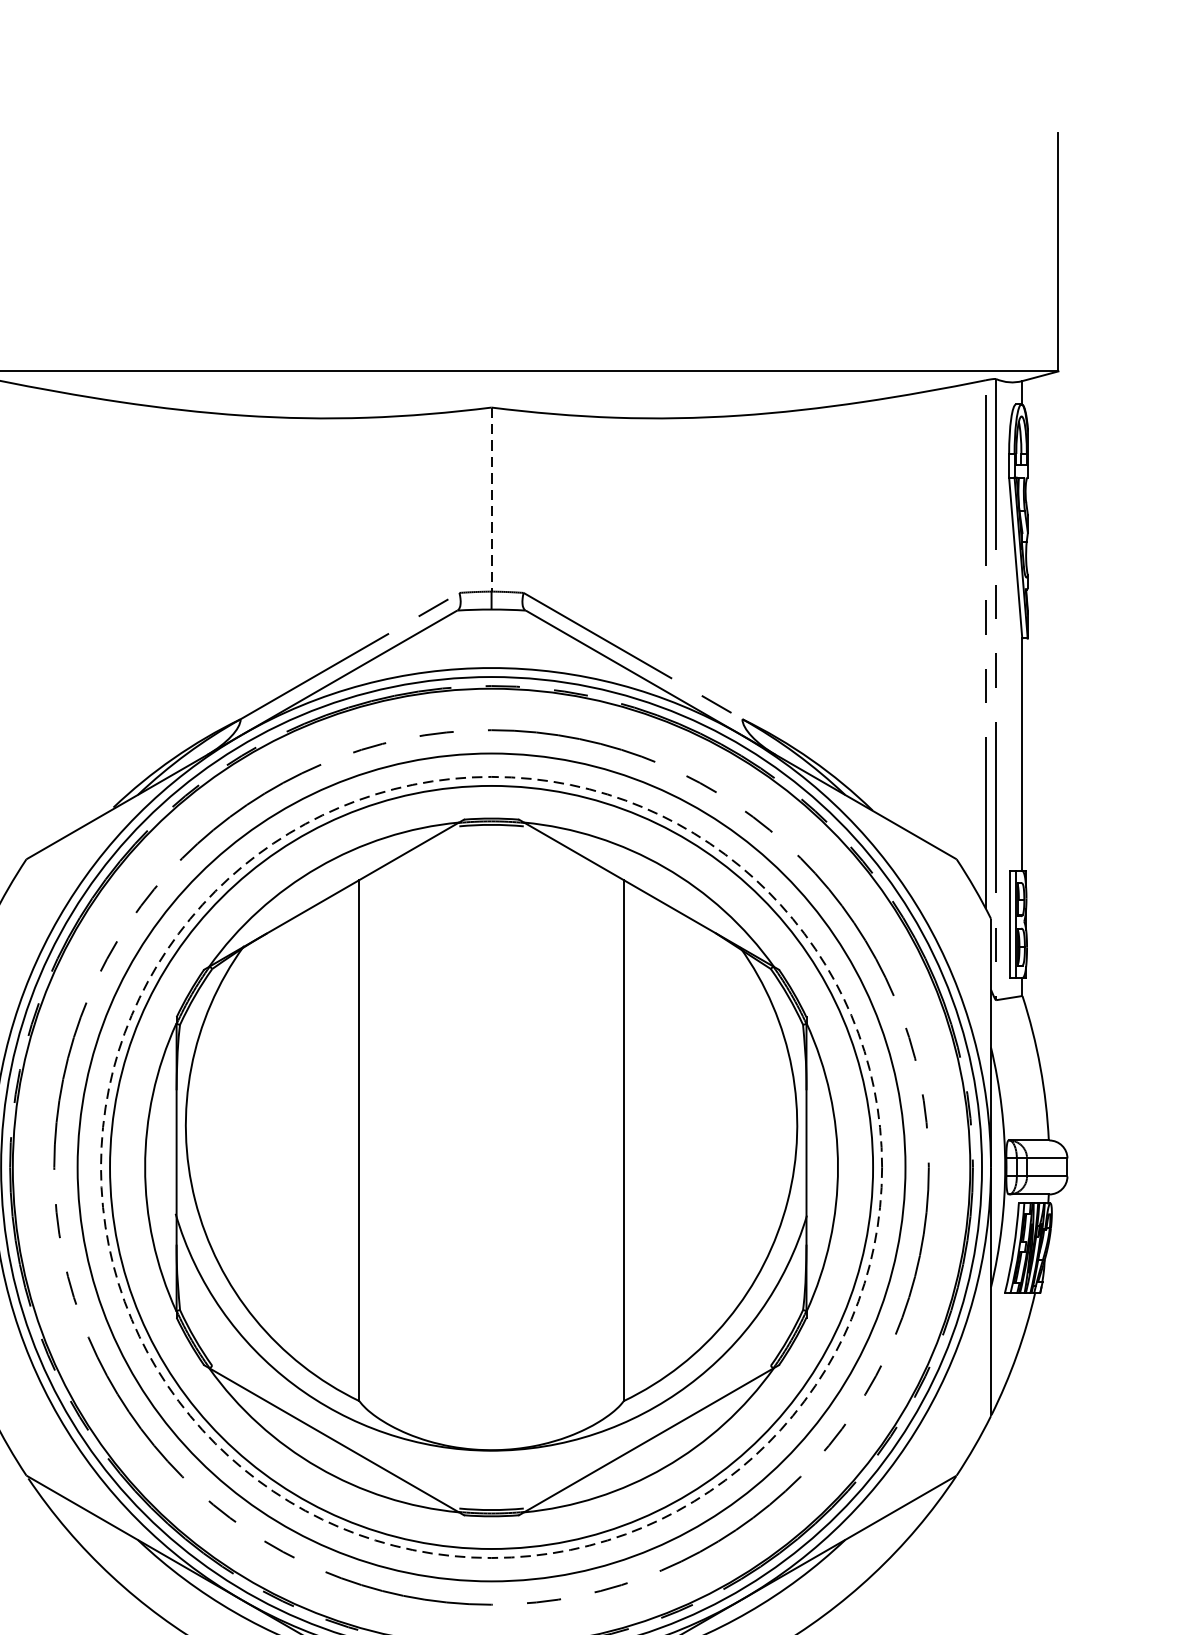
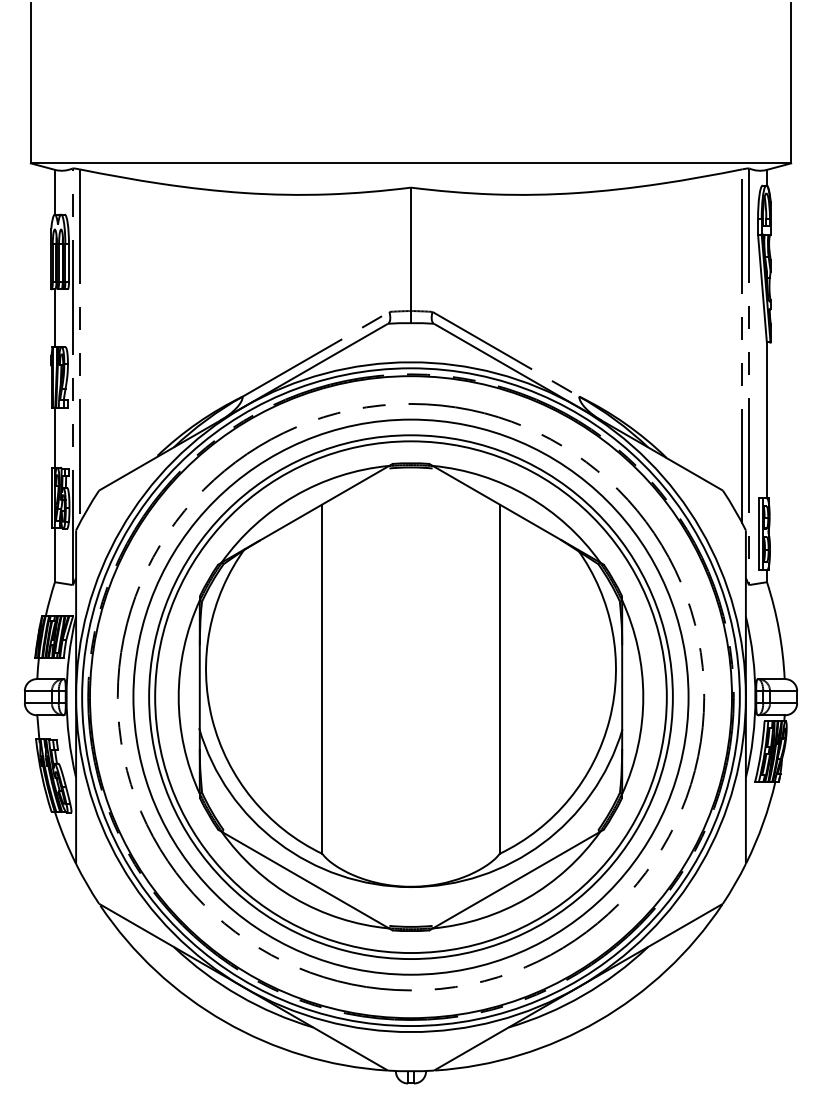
line: (492, 499) -> (411, 249), dashed -> solid
circle: (490, 1167) -> (410, 697), dashed -> solid

